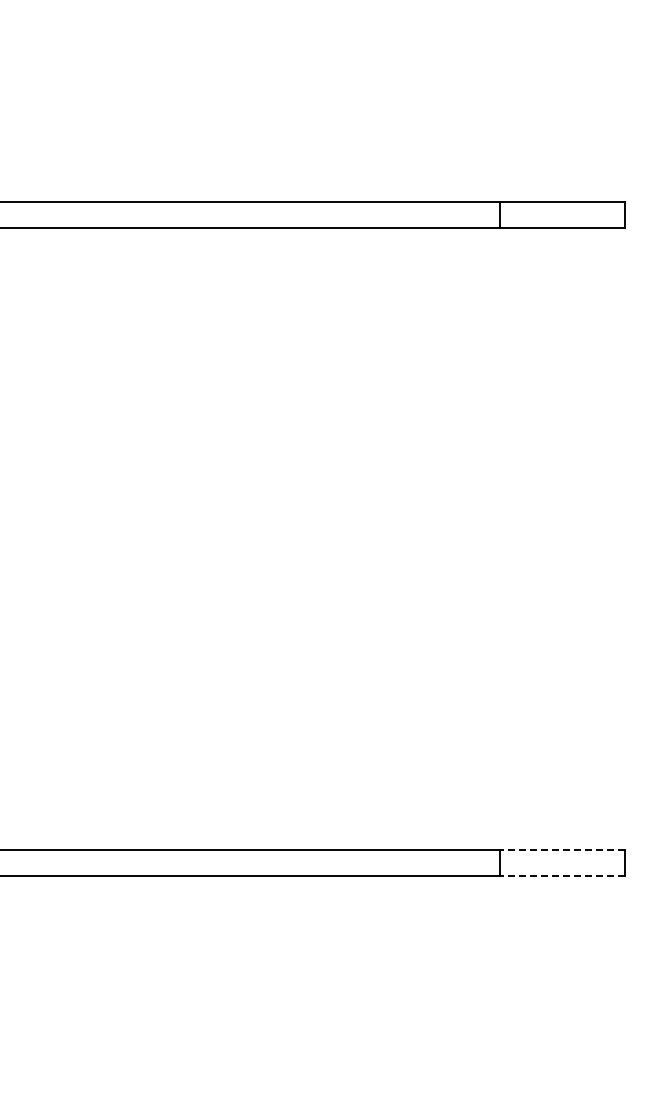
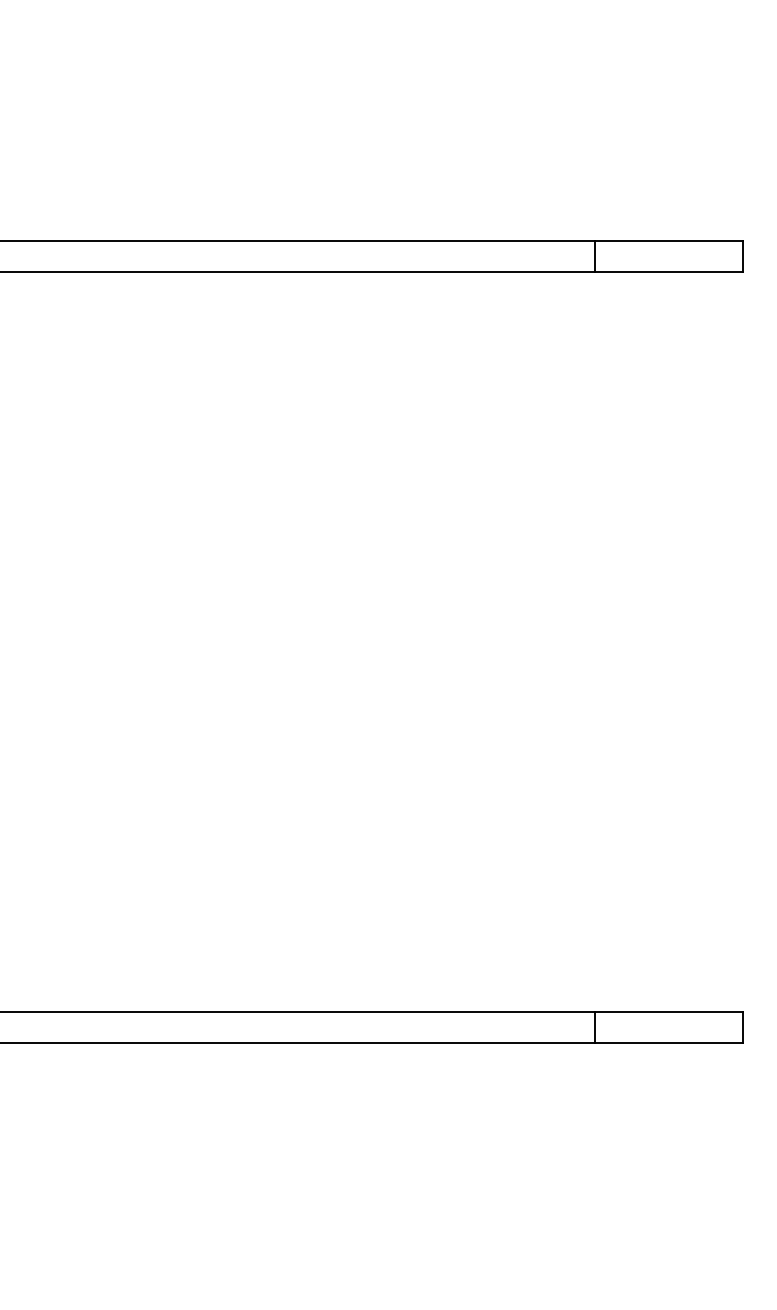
line: (561, 850) -> (668, 1012), dashed -> solid
line: (561, 876) -> (668, 1043), dashed -> solid

